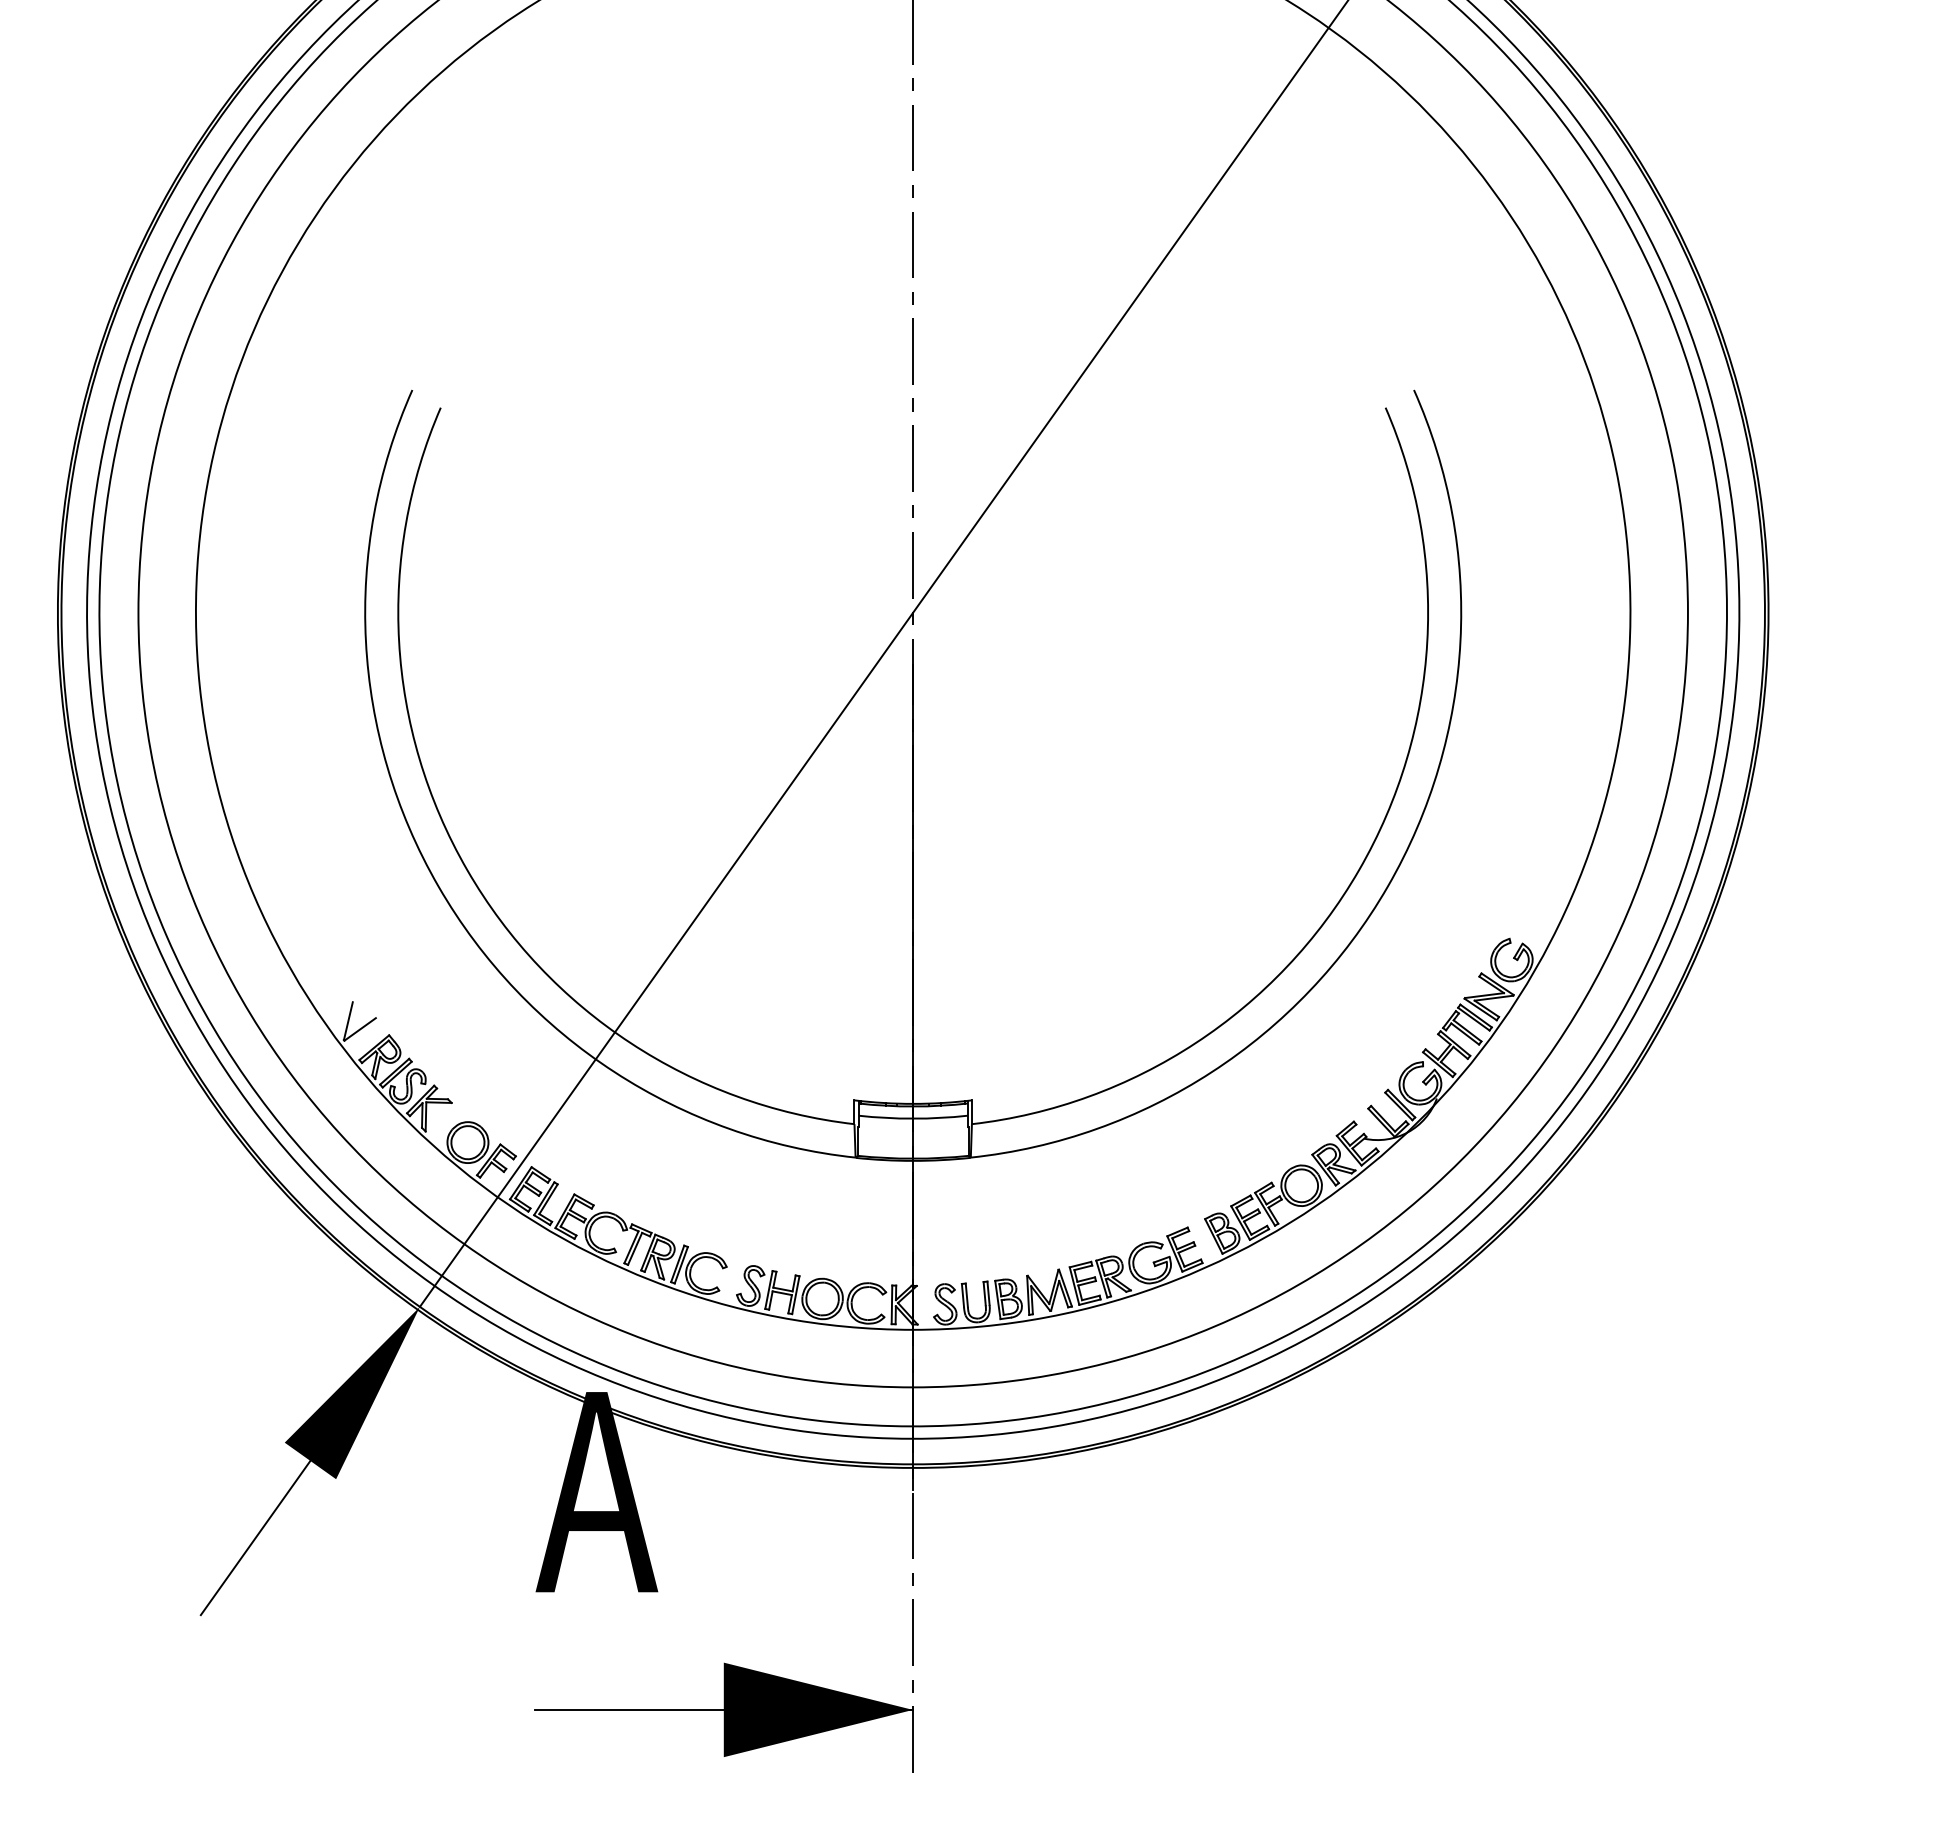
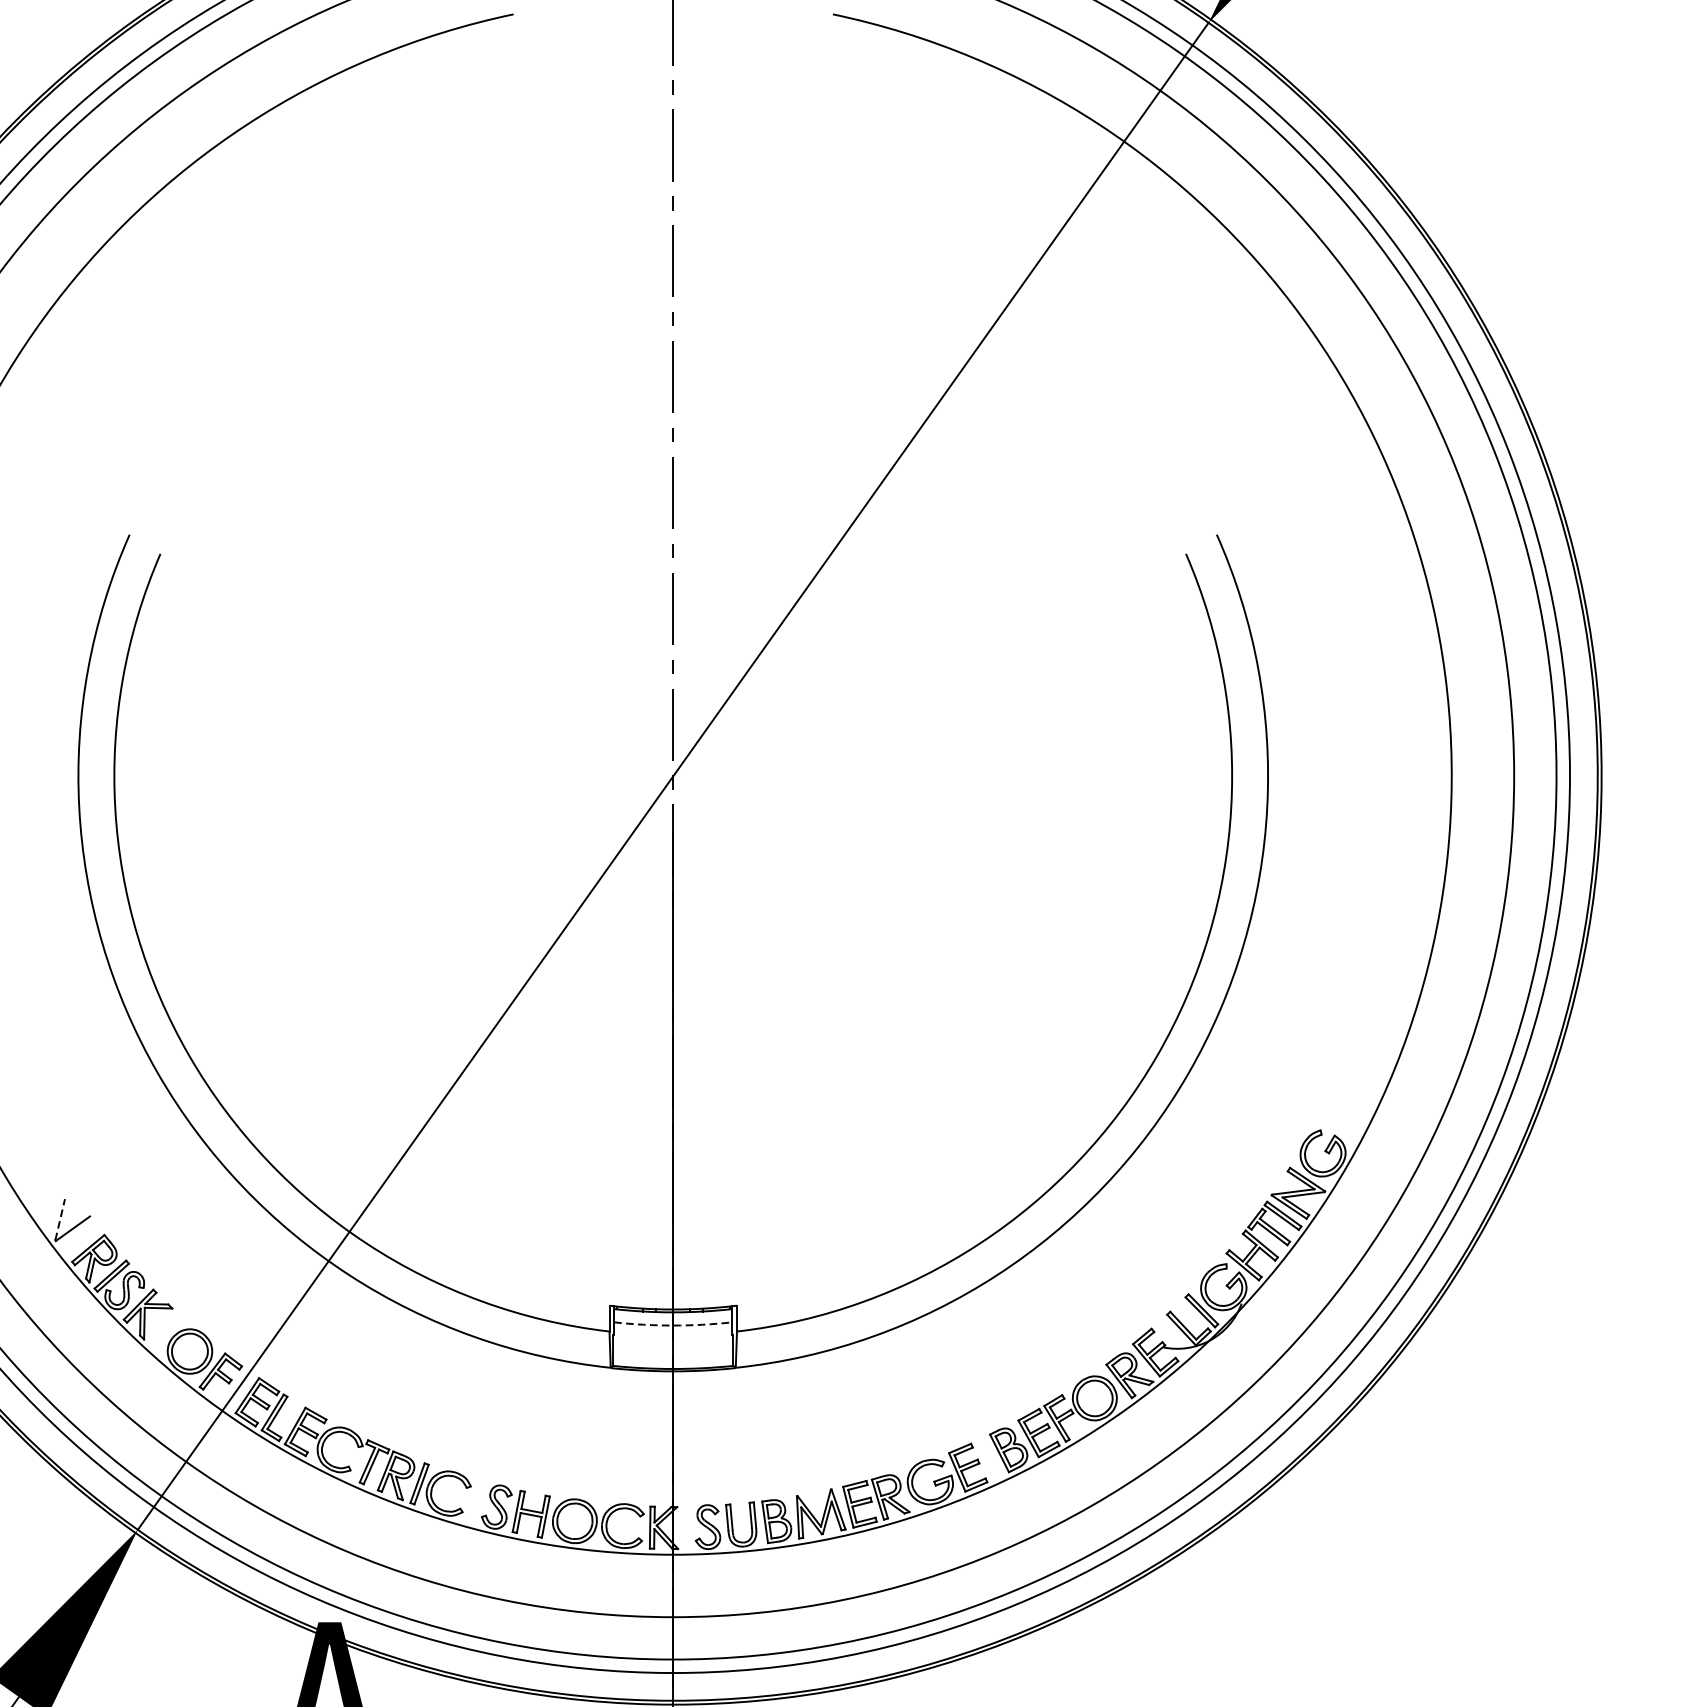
line: (348, 1020) -> (60, 1218), solid -> dashed
arc: (913, 1118) -> (673, 1325), solid -> dashed

